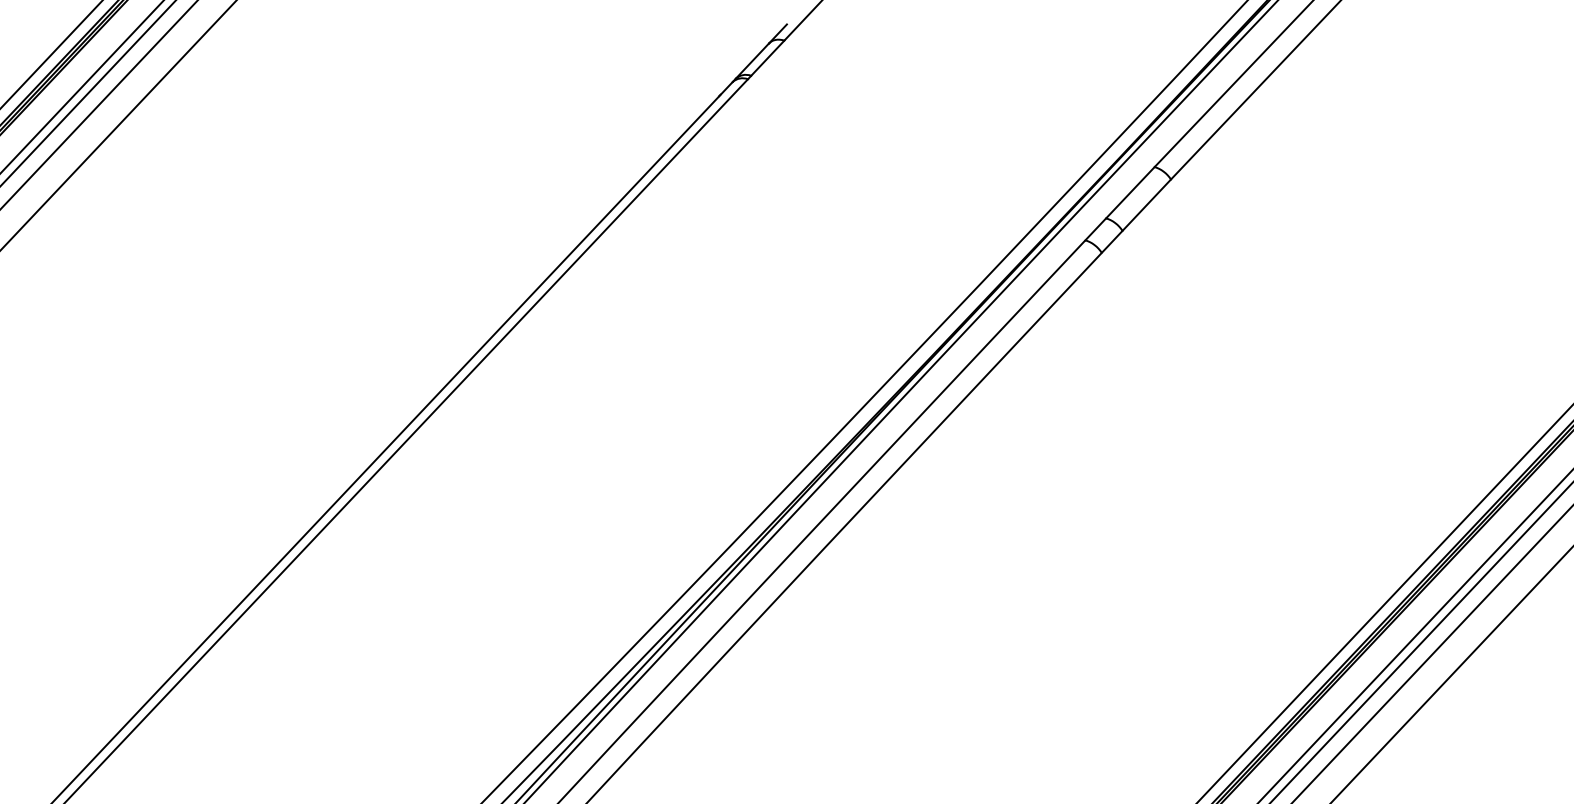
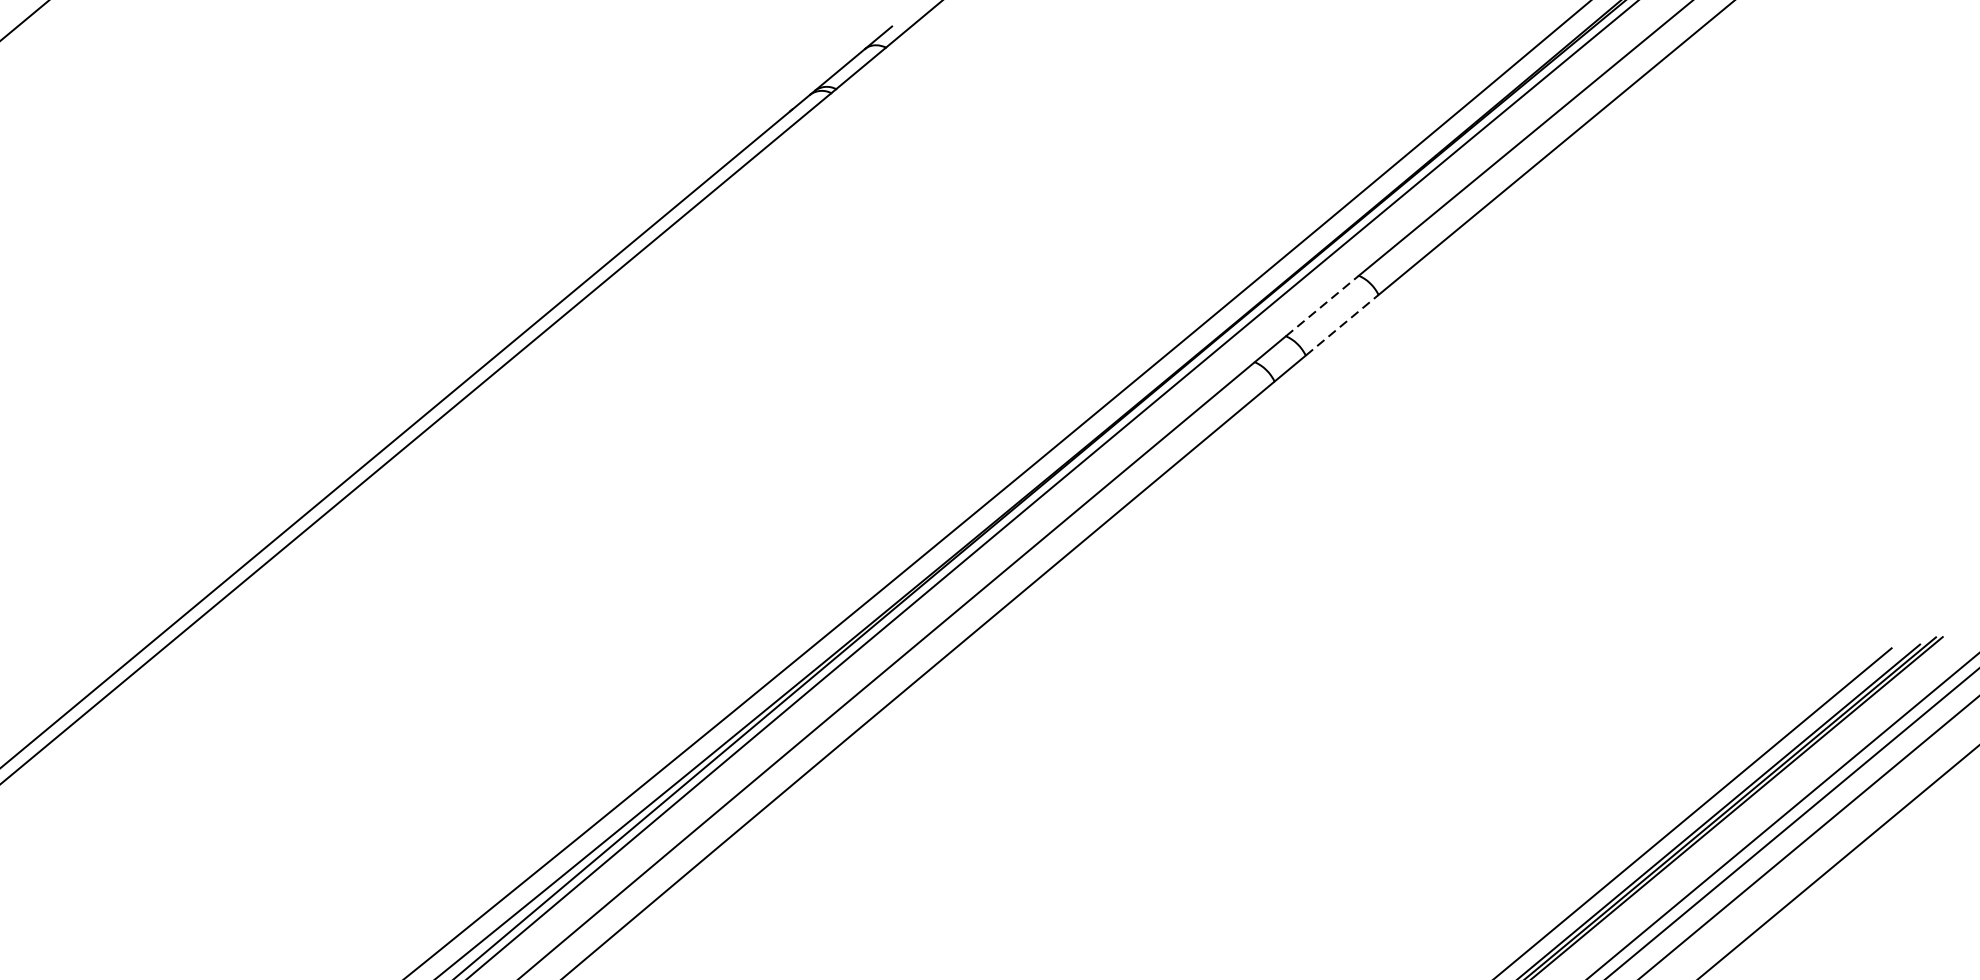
line: (1130, 192) -> (1322, 305), solid -> dashed
line: (1147, 204) -> (1343, 324), solid -> dashed

